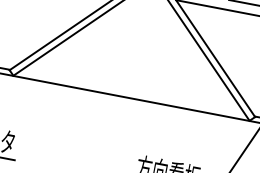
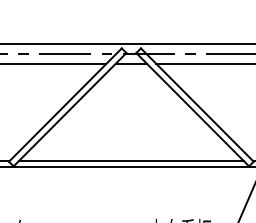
line: (132, 93) -> (131, 161), added

